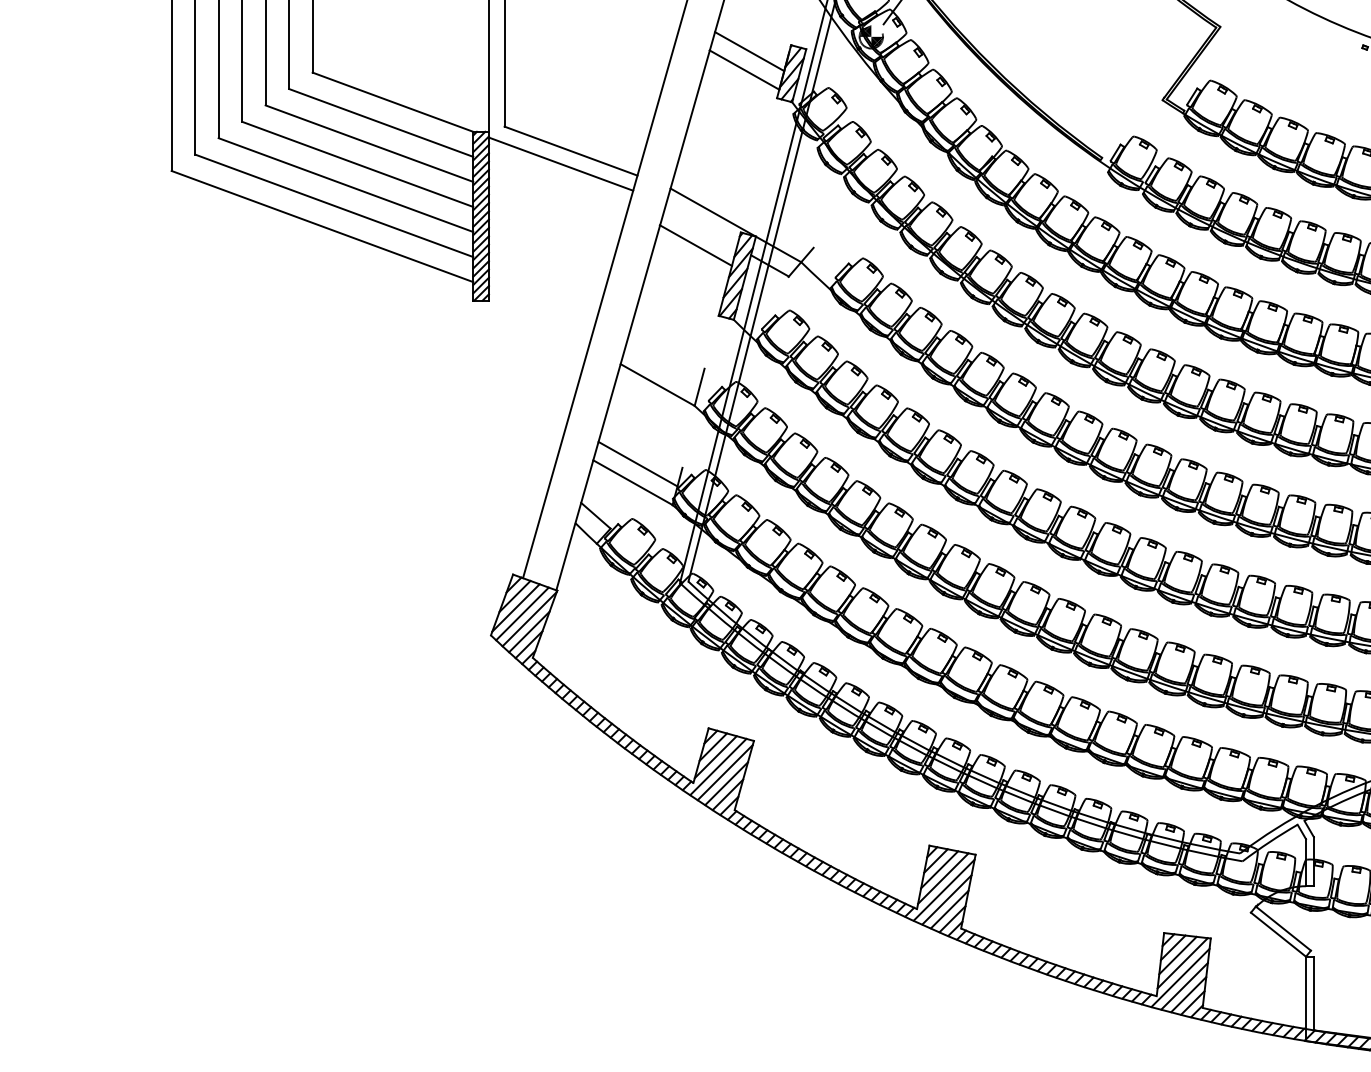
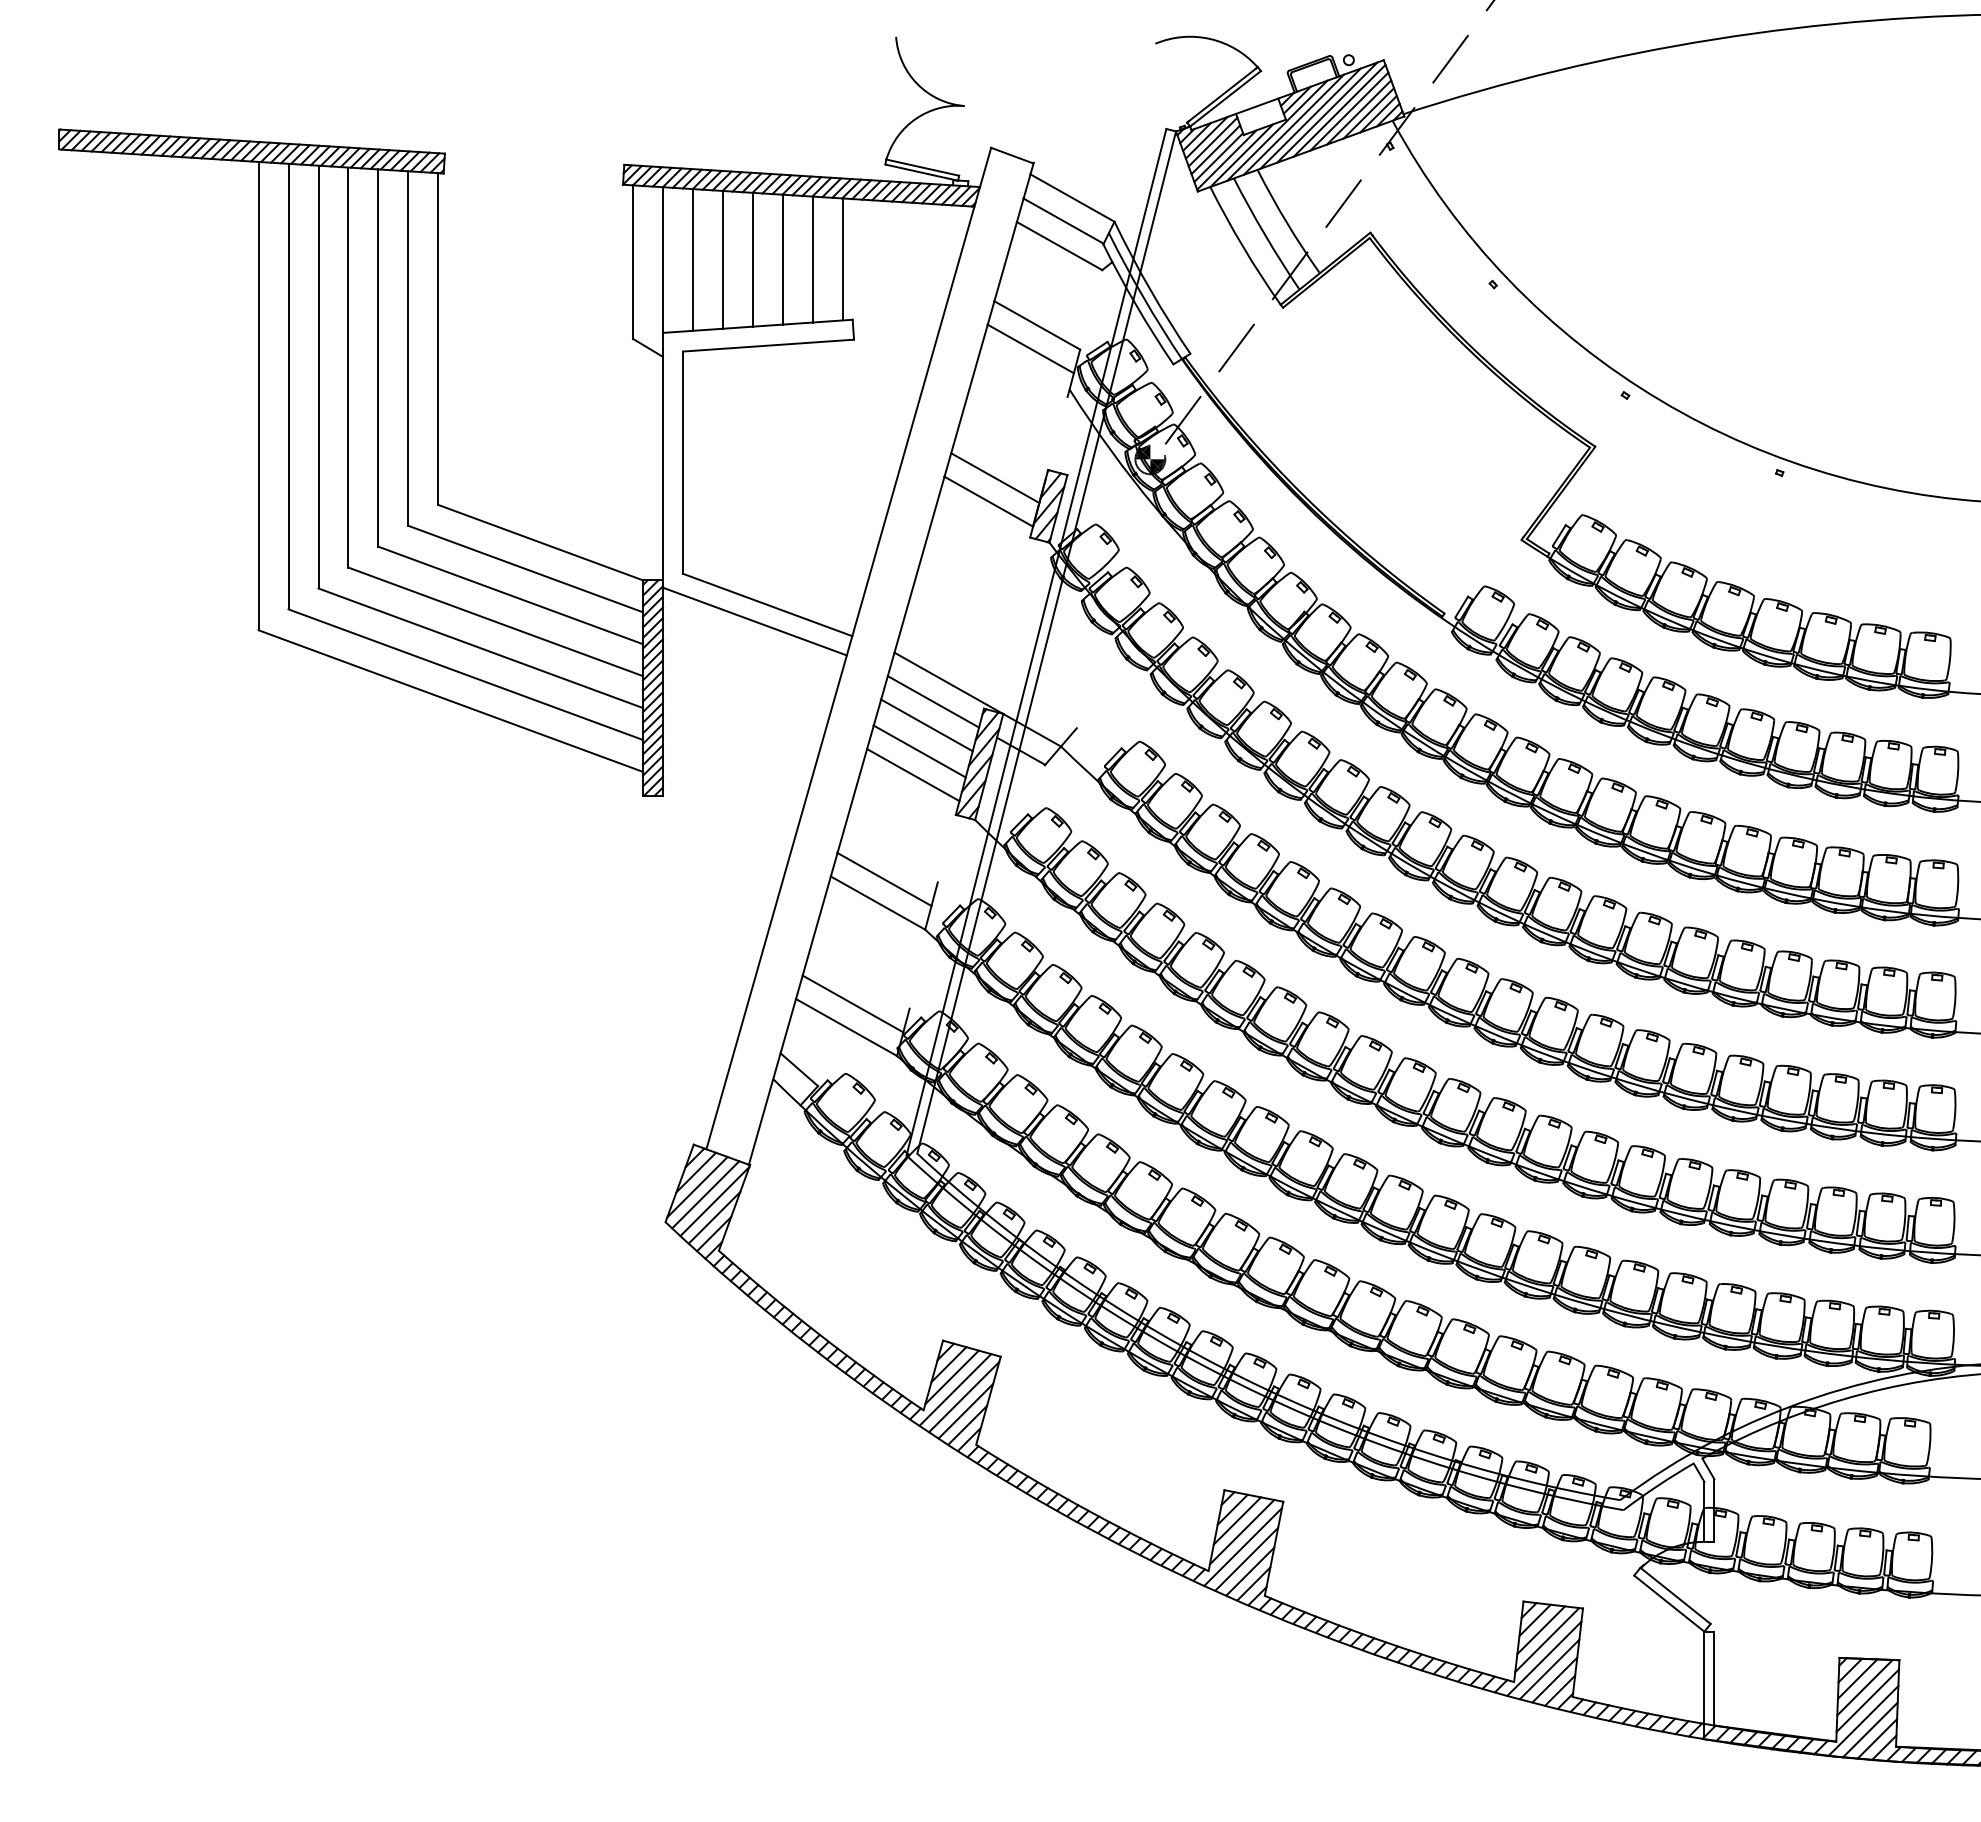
line: (701, 226) -> (933, 701), added
line: (690, 266) -> (919, 751), added
line: (685, 284) -> (913, 775), added
line: (662, 365) -> (884, 878), added

